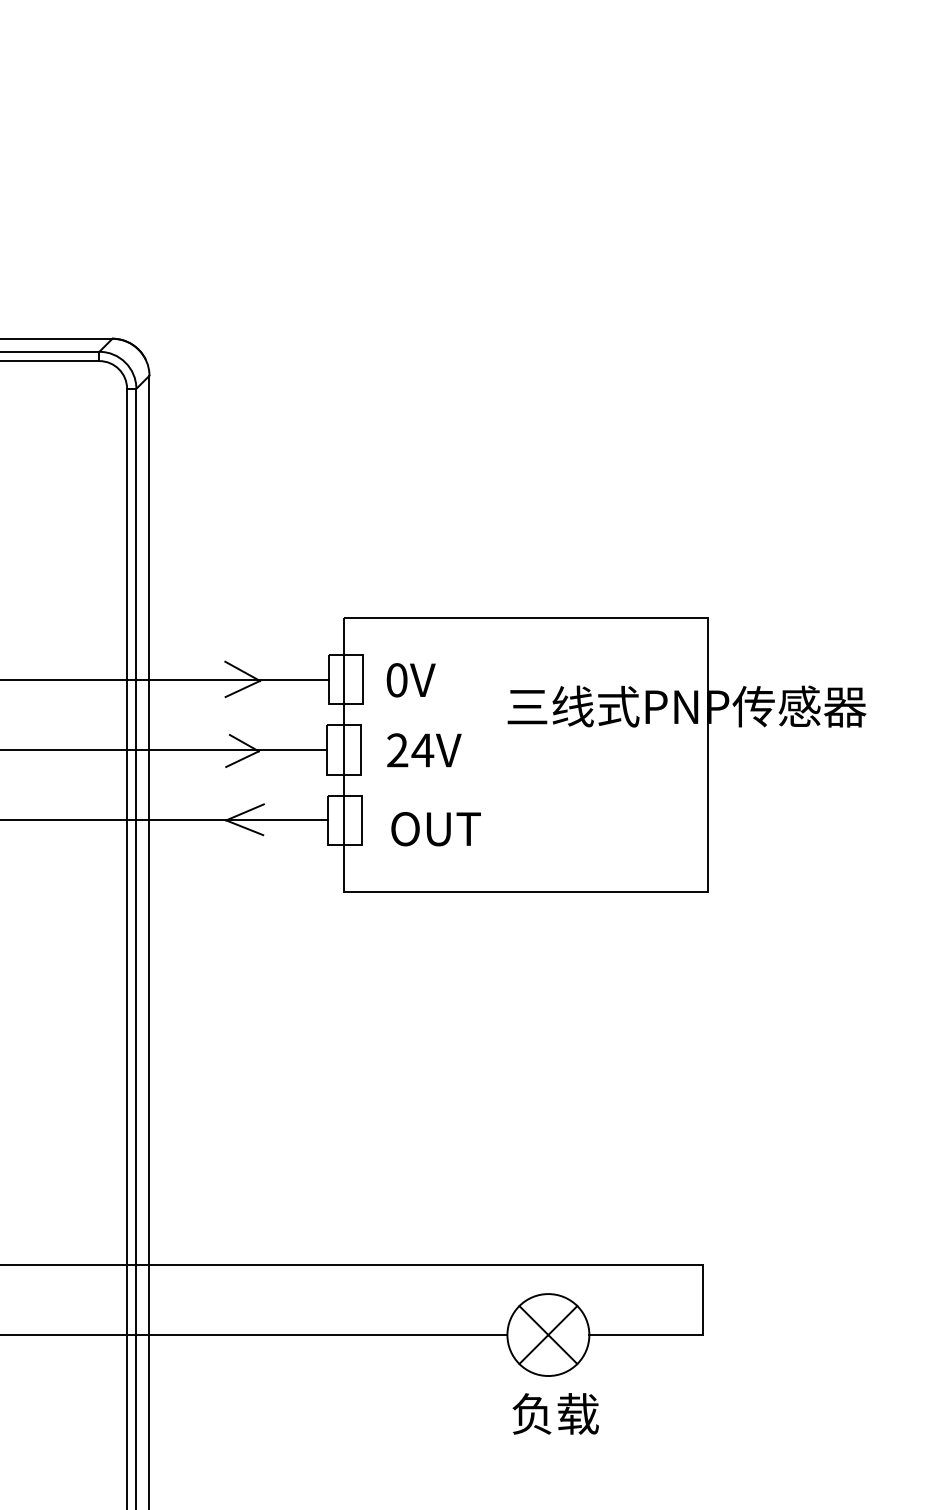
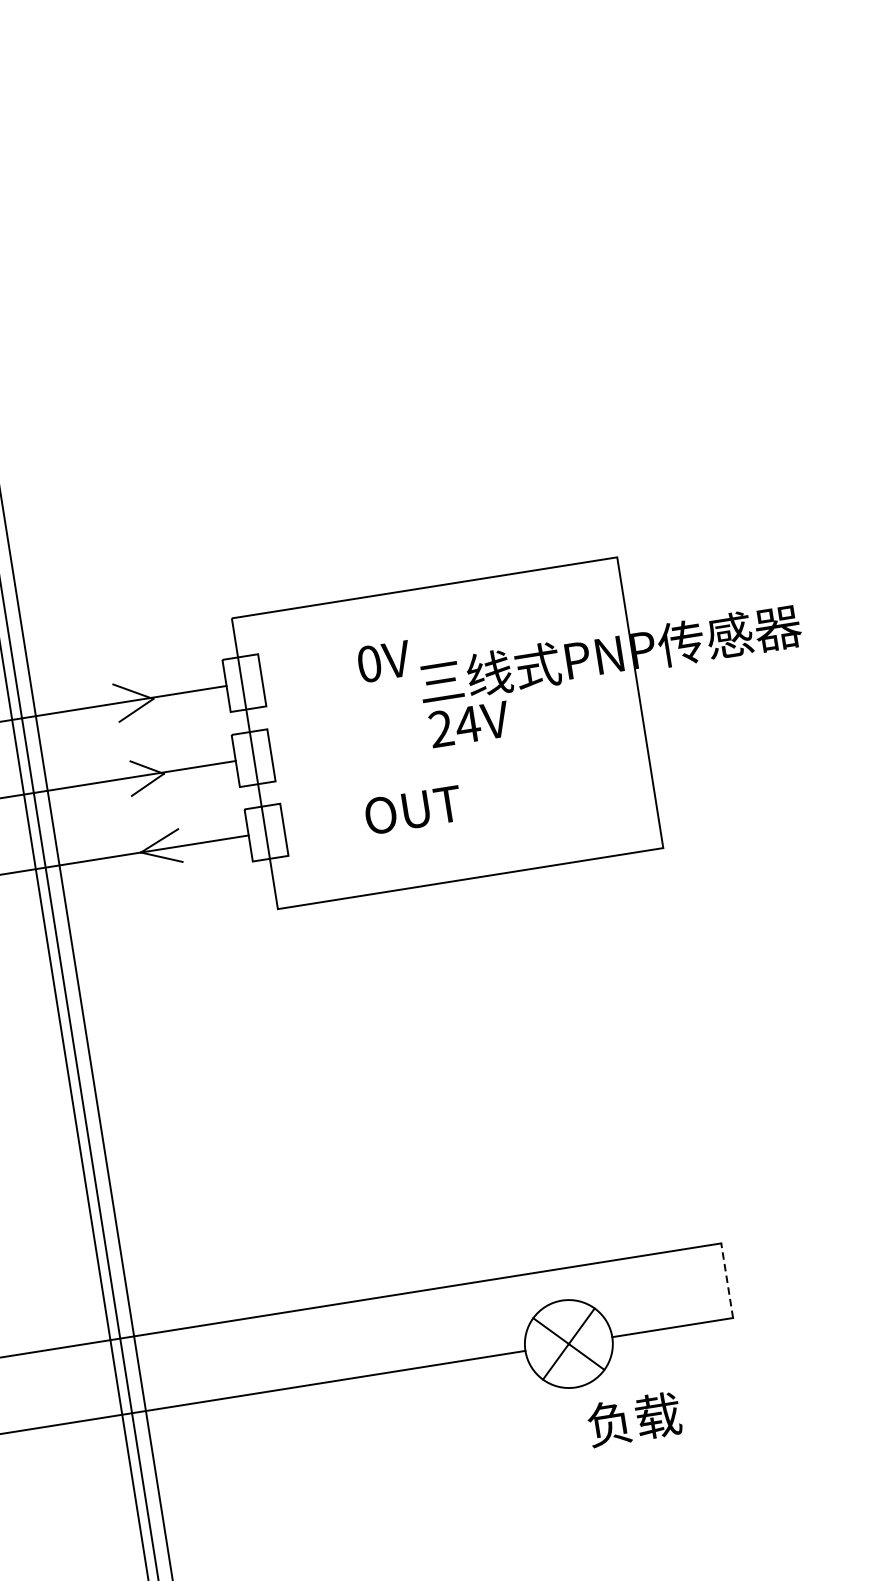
text: (410, 680) -> (383, 662), moved
text: (424, 750) -> (469, 724), moved
text: (435, 829) -> (412, 810), moved
line: (703, 1299) -> (727, 1280), solid -> dashed
text: (555, 1413) -> (634, 1418), moved

